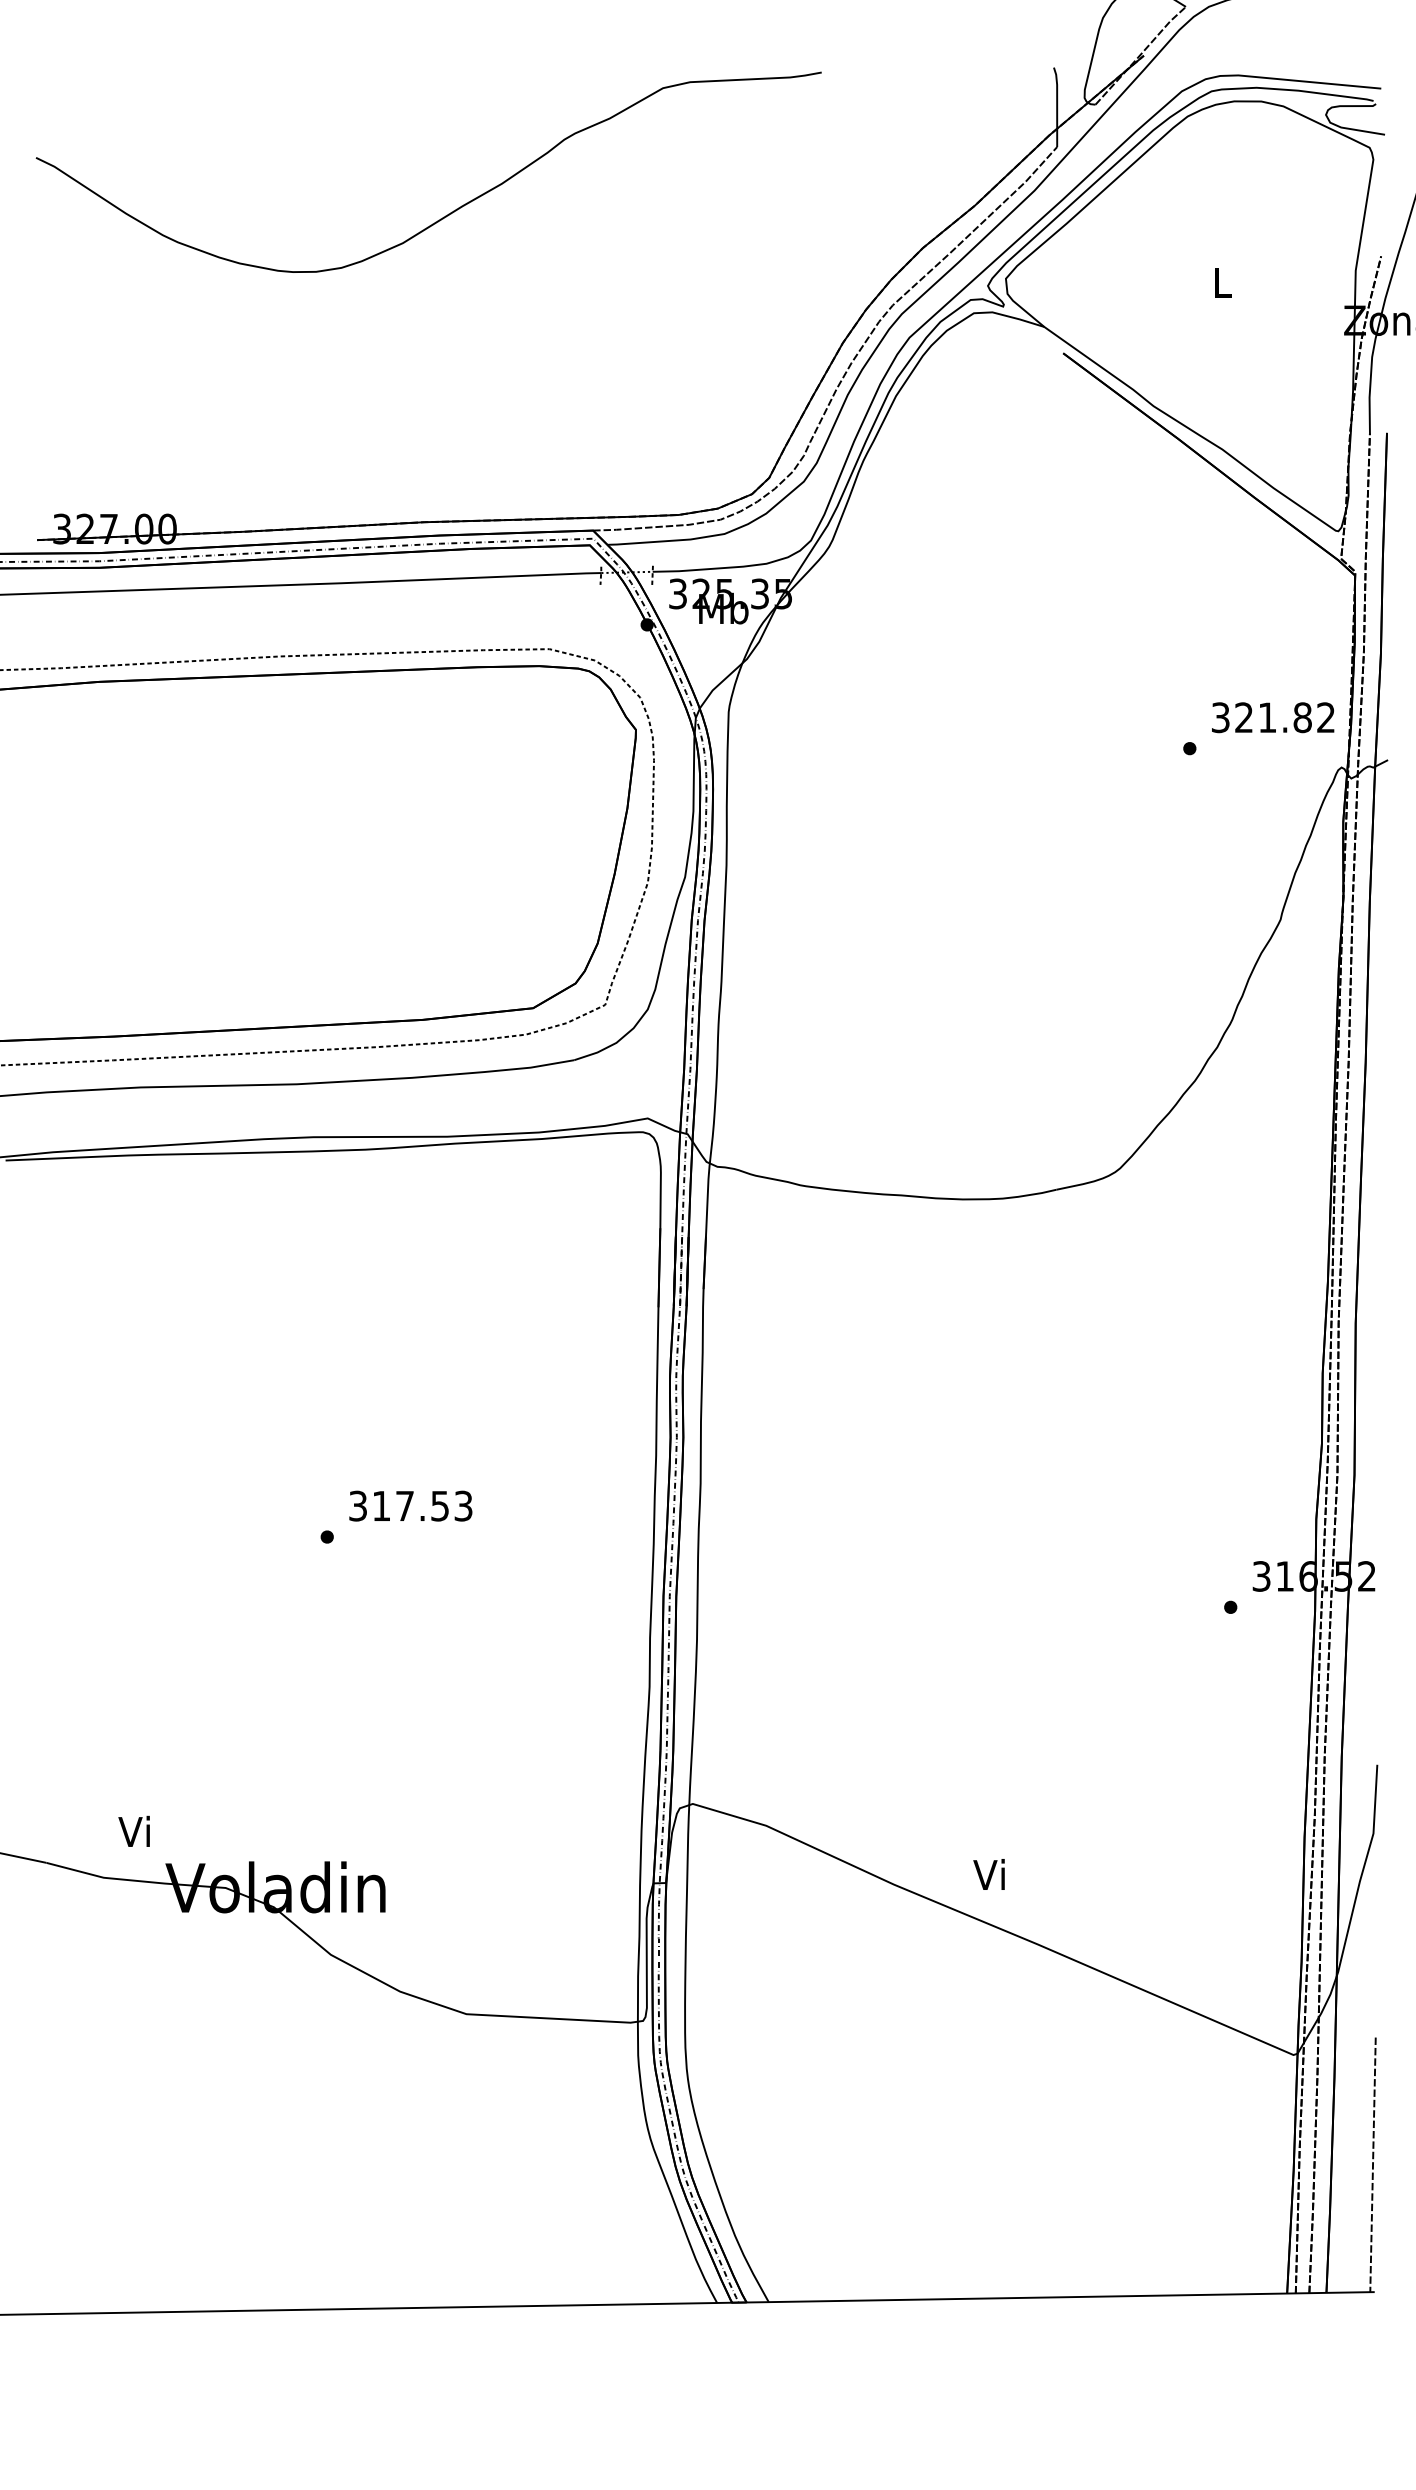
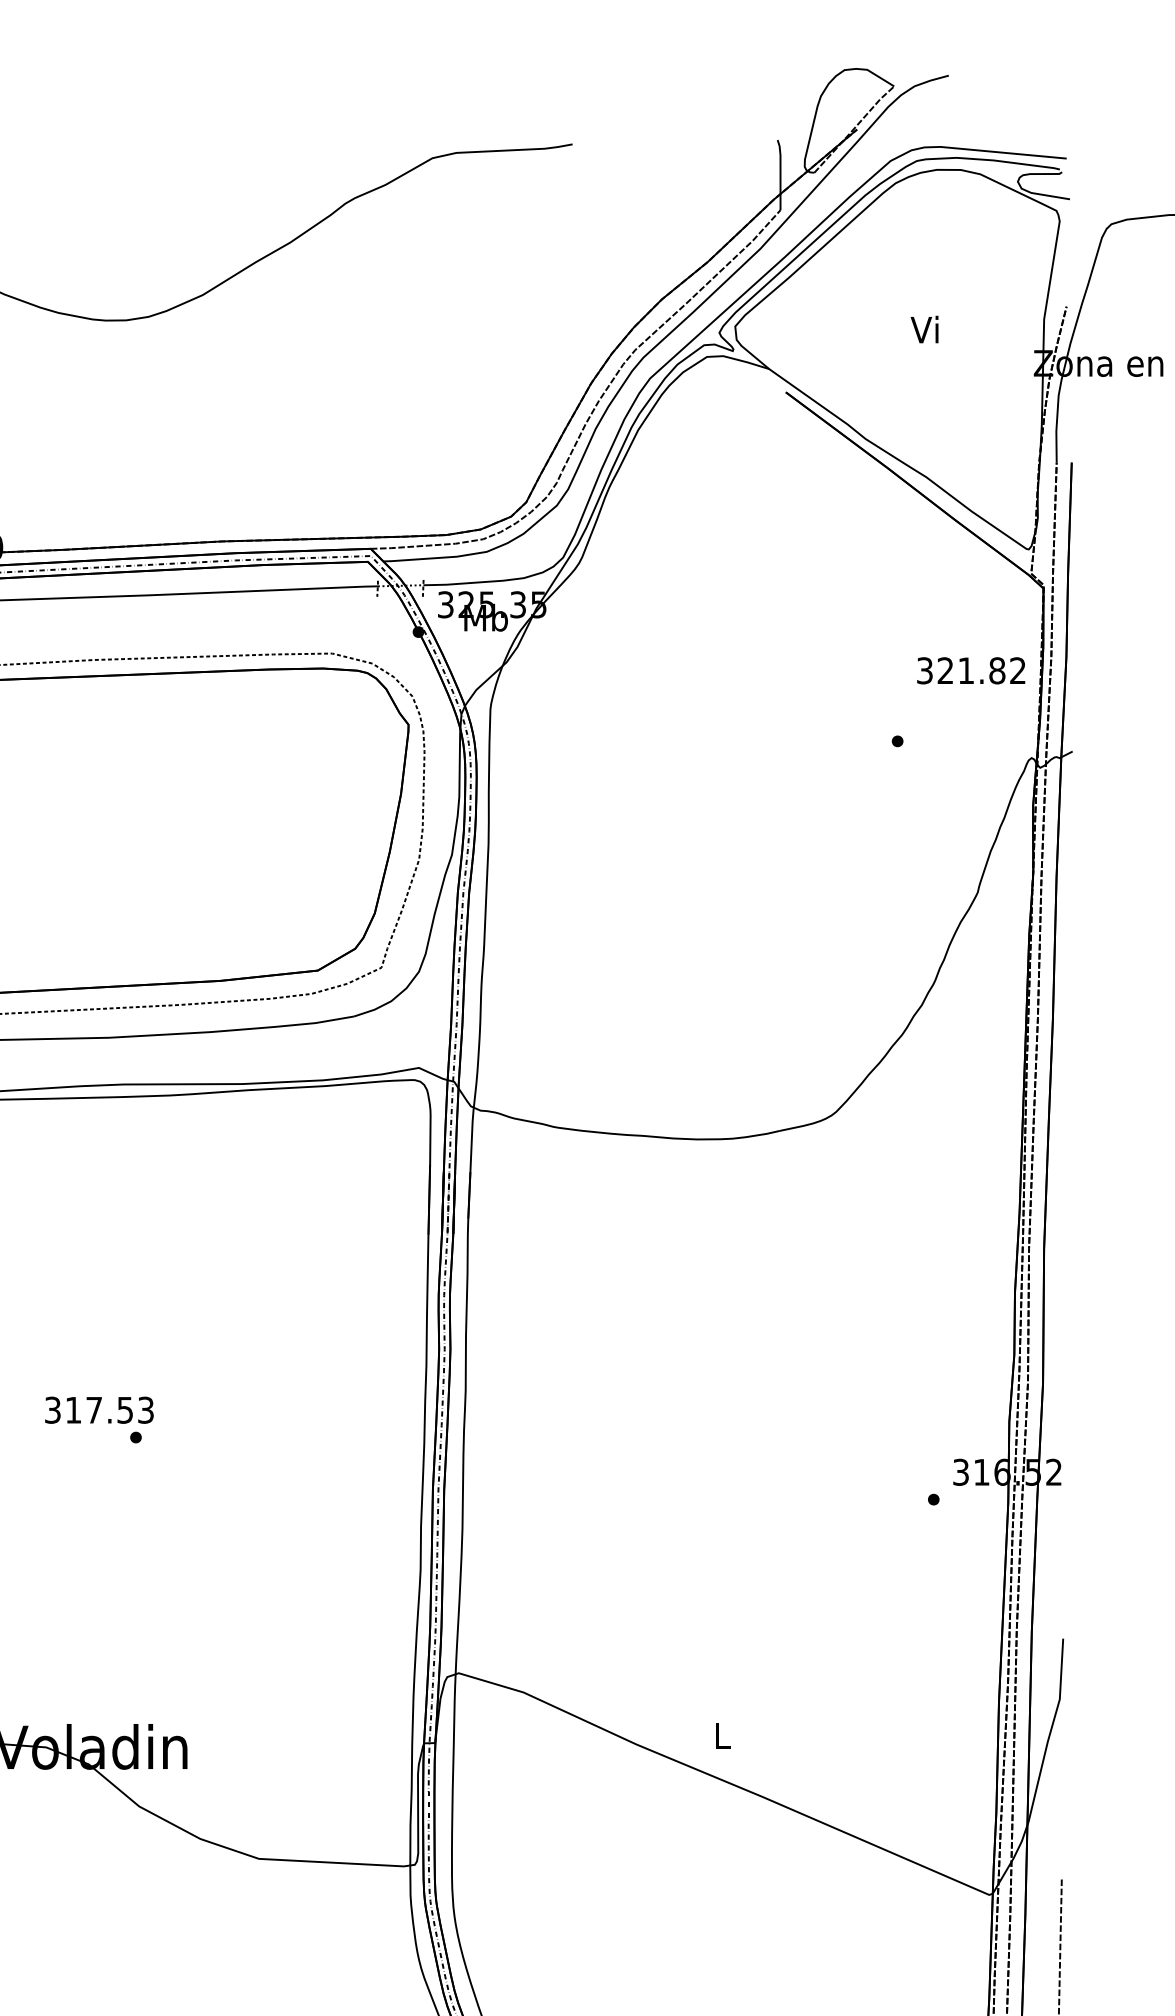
text: (1219, 281) -> (923, 328), L -> Vi
text: (1273, 717) -> (971, 670), moved
text: (410, 1505) -> (99, 1409), moved
text: (988, 1874) -> (719, 1735), Vi -> L

